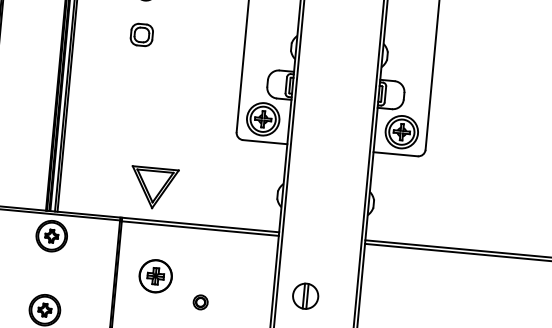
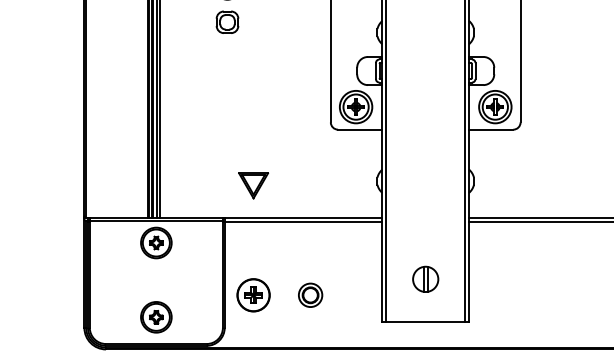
part: (141, 34) -> (227, 21), moved
part: (153, 187) -> (253, 185), size x0.62
part: (155, 276) -> (253, 295), moved
part: (305, 295) -> (425, 278), moved
part: (200, 301) -> (310, 294), size x1.67

